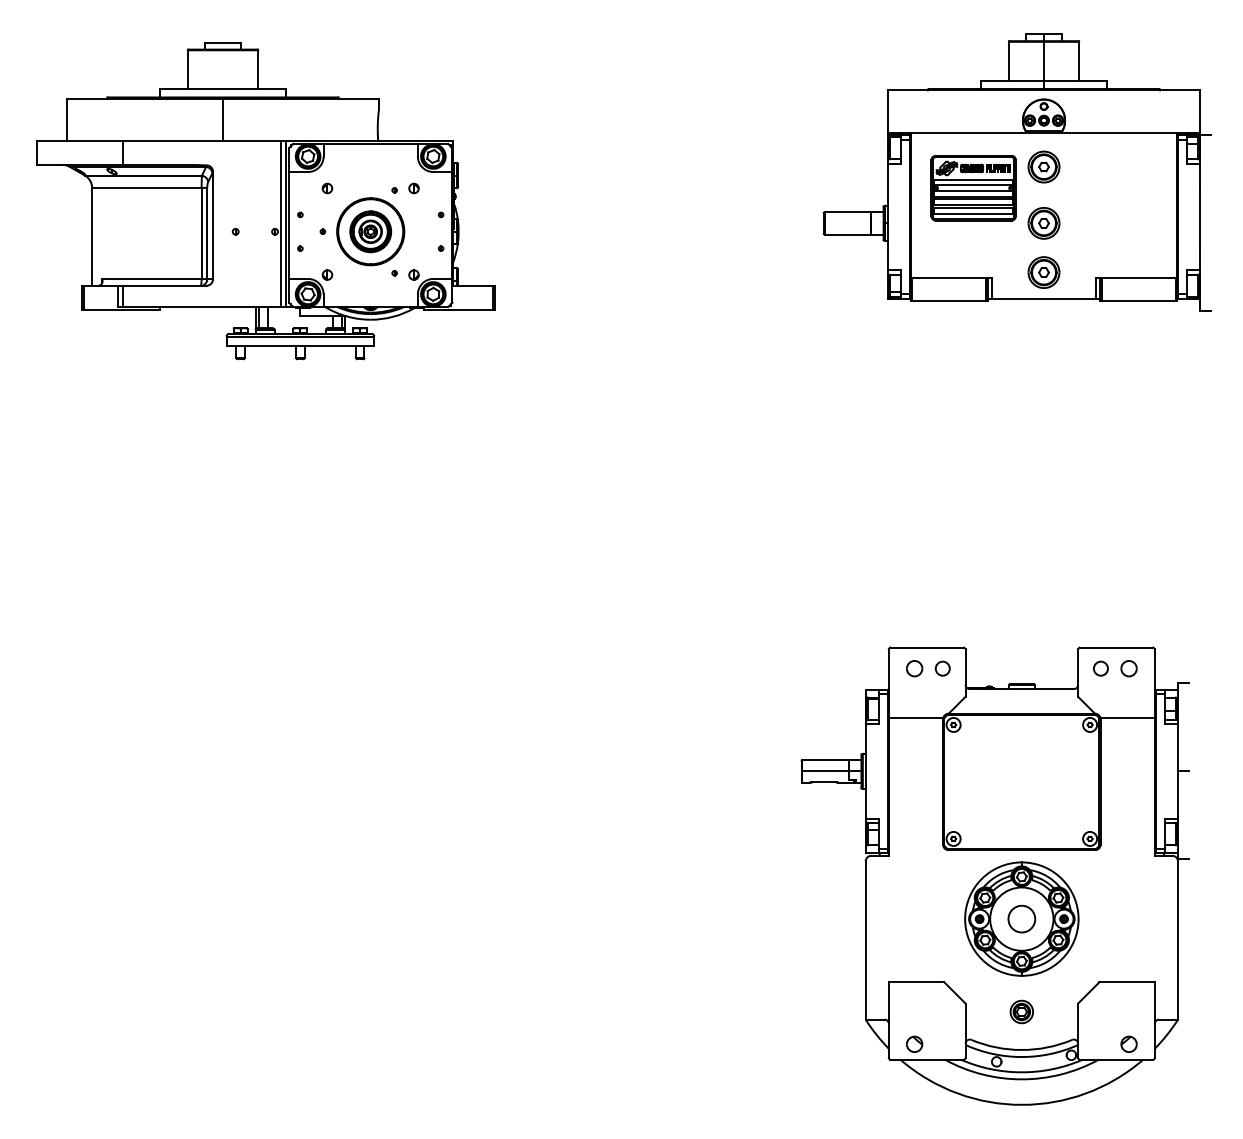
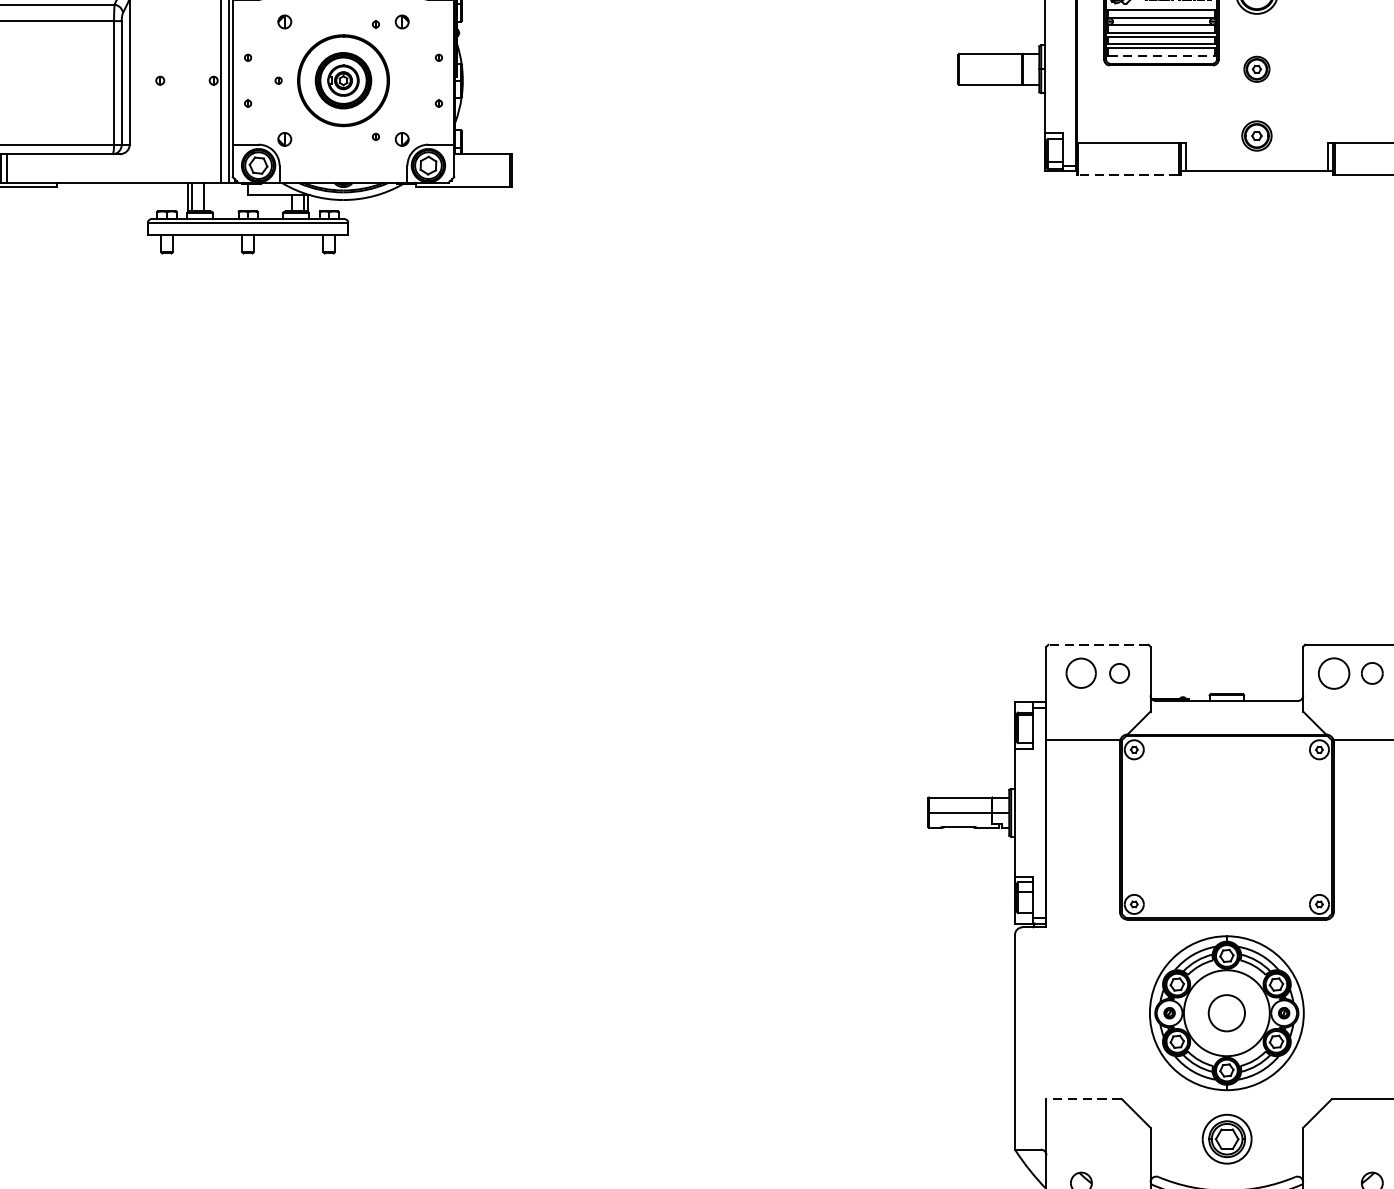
line: (974, 213) -> (1162, 55), solid -> dashed
part: (1043, 223) -> (1256, 69), size x0.6
part: (1043, 272) -> (1256, 135), size x0.7
line: (949, 301) -> (1128, 175), solid -> dashed
line: (927, 647) -> (1098, 644), solid -> dashed
part: (914, 668) -> (1081, 673), size x1.4
circle: (1100, 668) -> (1333, 673), size x1.6
line: (916, 982) -> (1083, 1099), solid -> dashed
part: (1021, 1011) -> (1226, 1138), size x1.6

